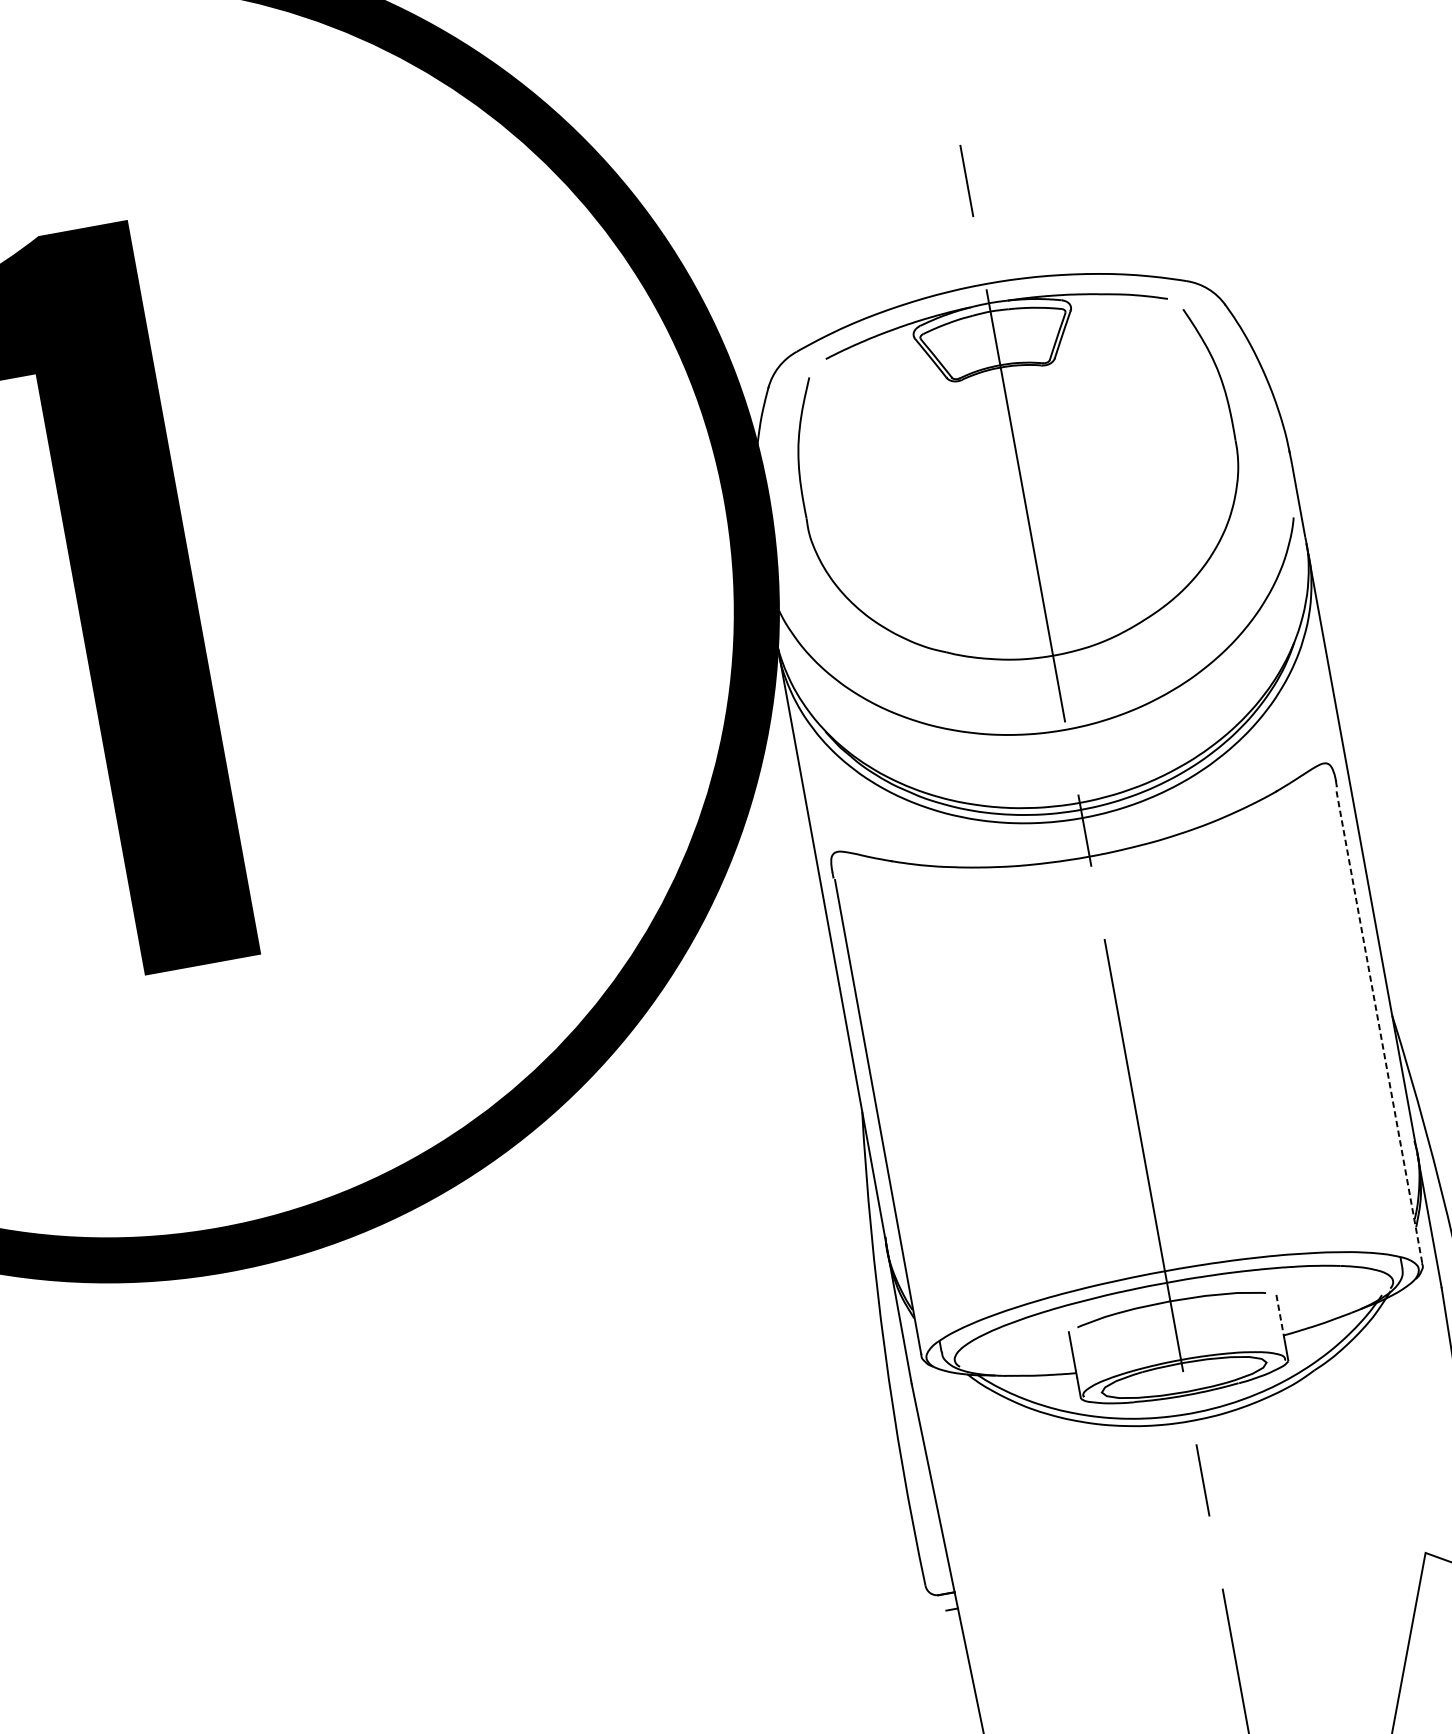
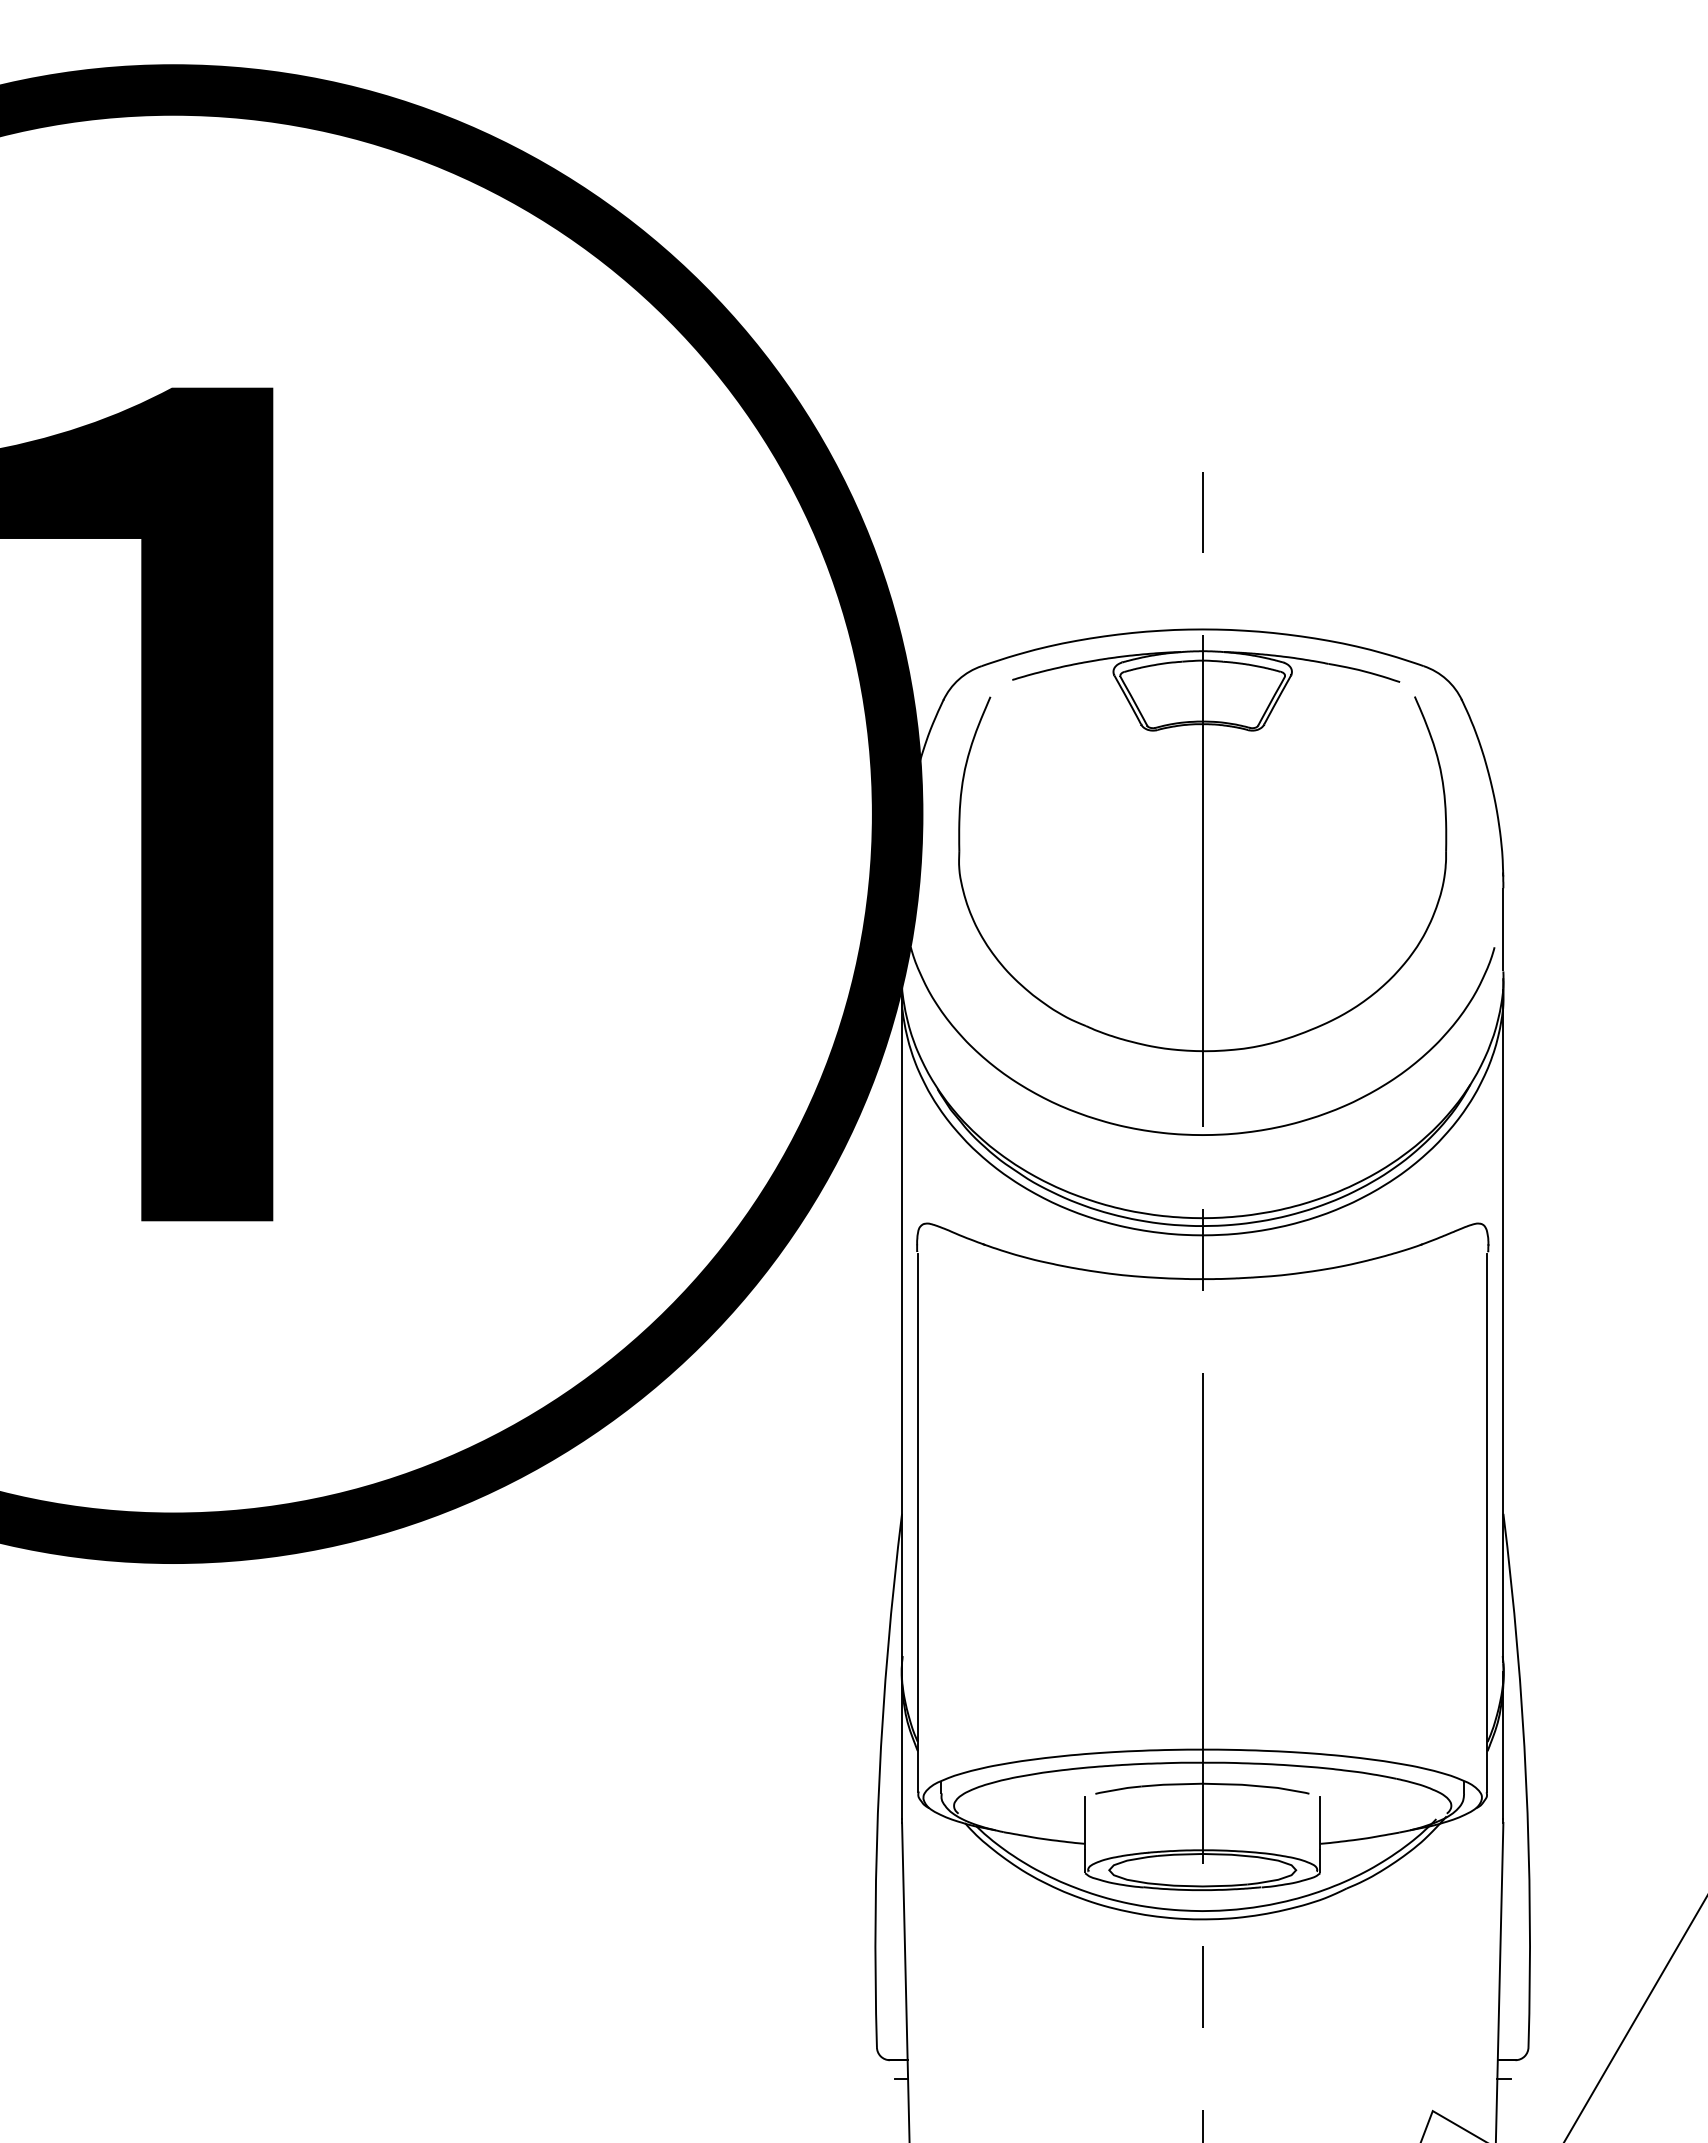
line: (1378, 1025) -> (1486, 1522), dashed -> solid
line: (1280, 1317) -> (1320, 1823), dashed -> solid

